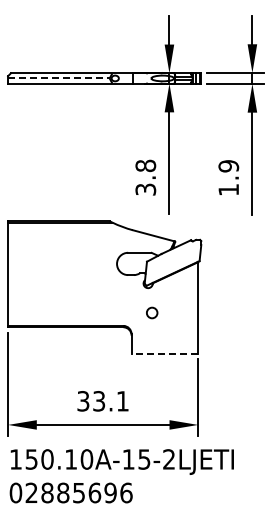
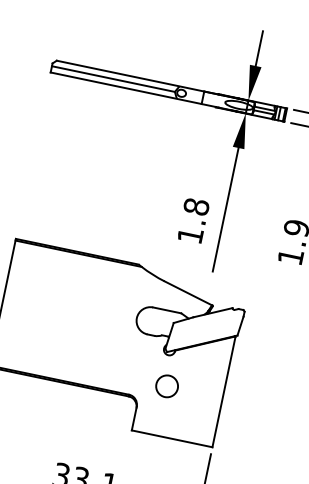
line: (58, 78) -> (112, 79), dashed -> solid
text: (145, 189) -> (190, 235), 3.8 -> 1.8
circle: (151, 312) -> (166, 385), size x1.67
line: (164, 353) -> (171, 438), dashed -> solid

